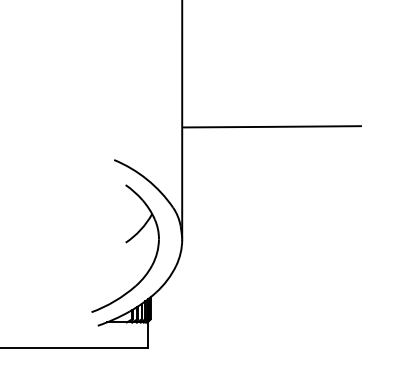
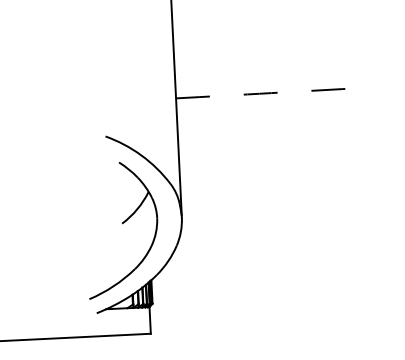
arc: (272, 126) -> (271, 92), solid -> dashed

